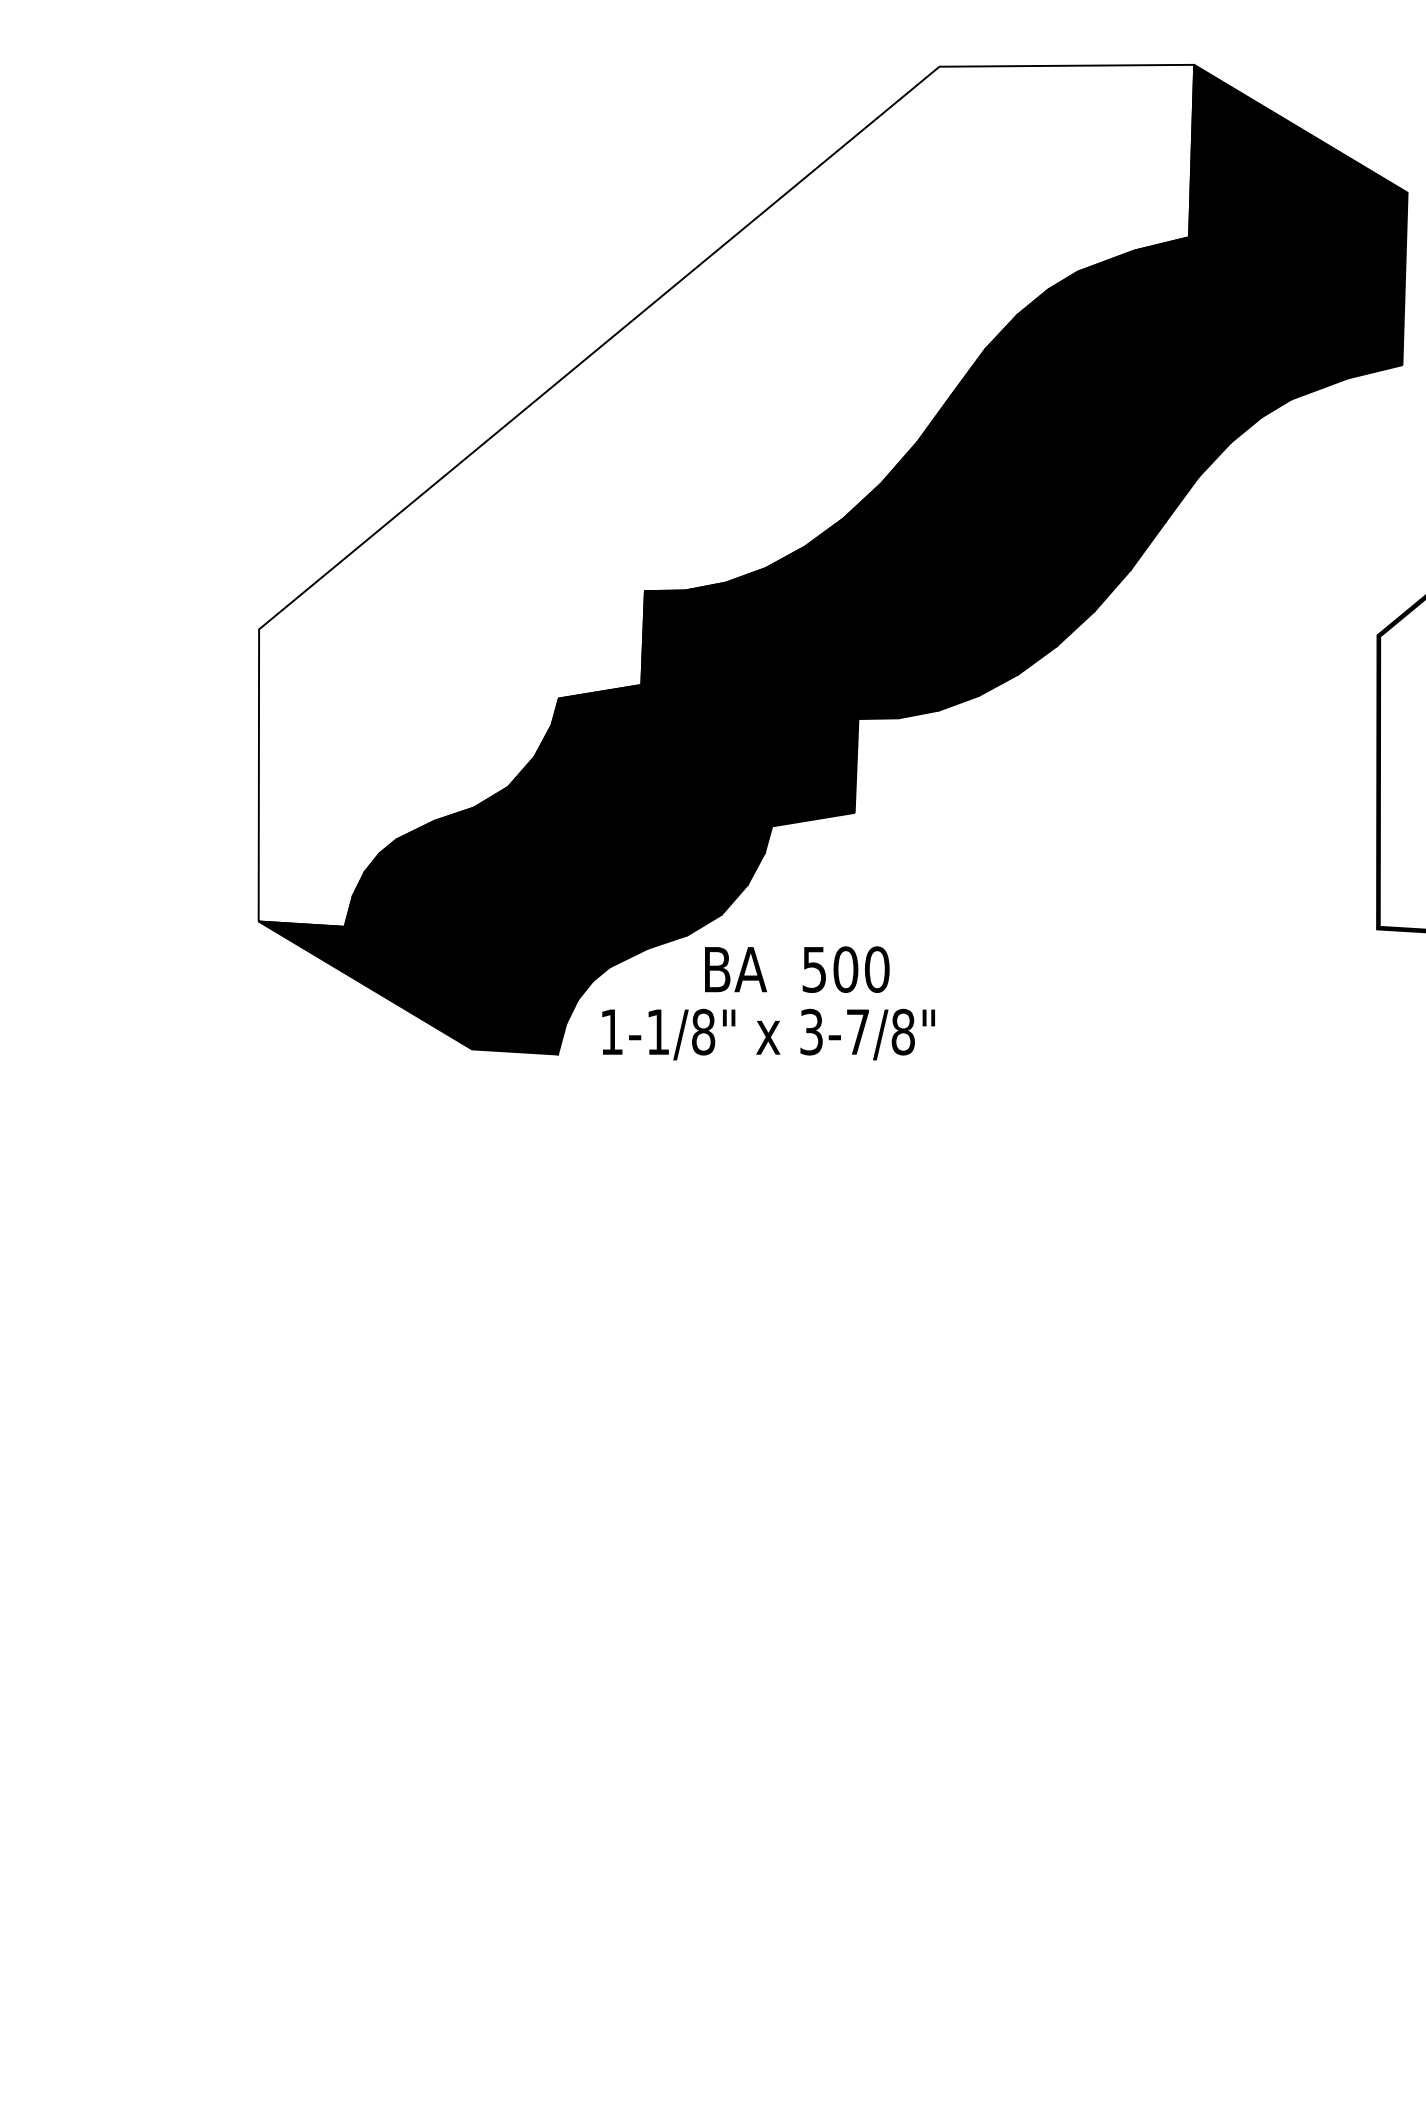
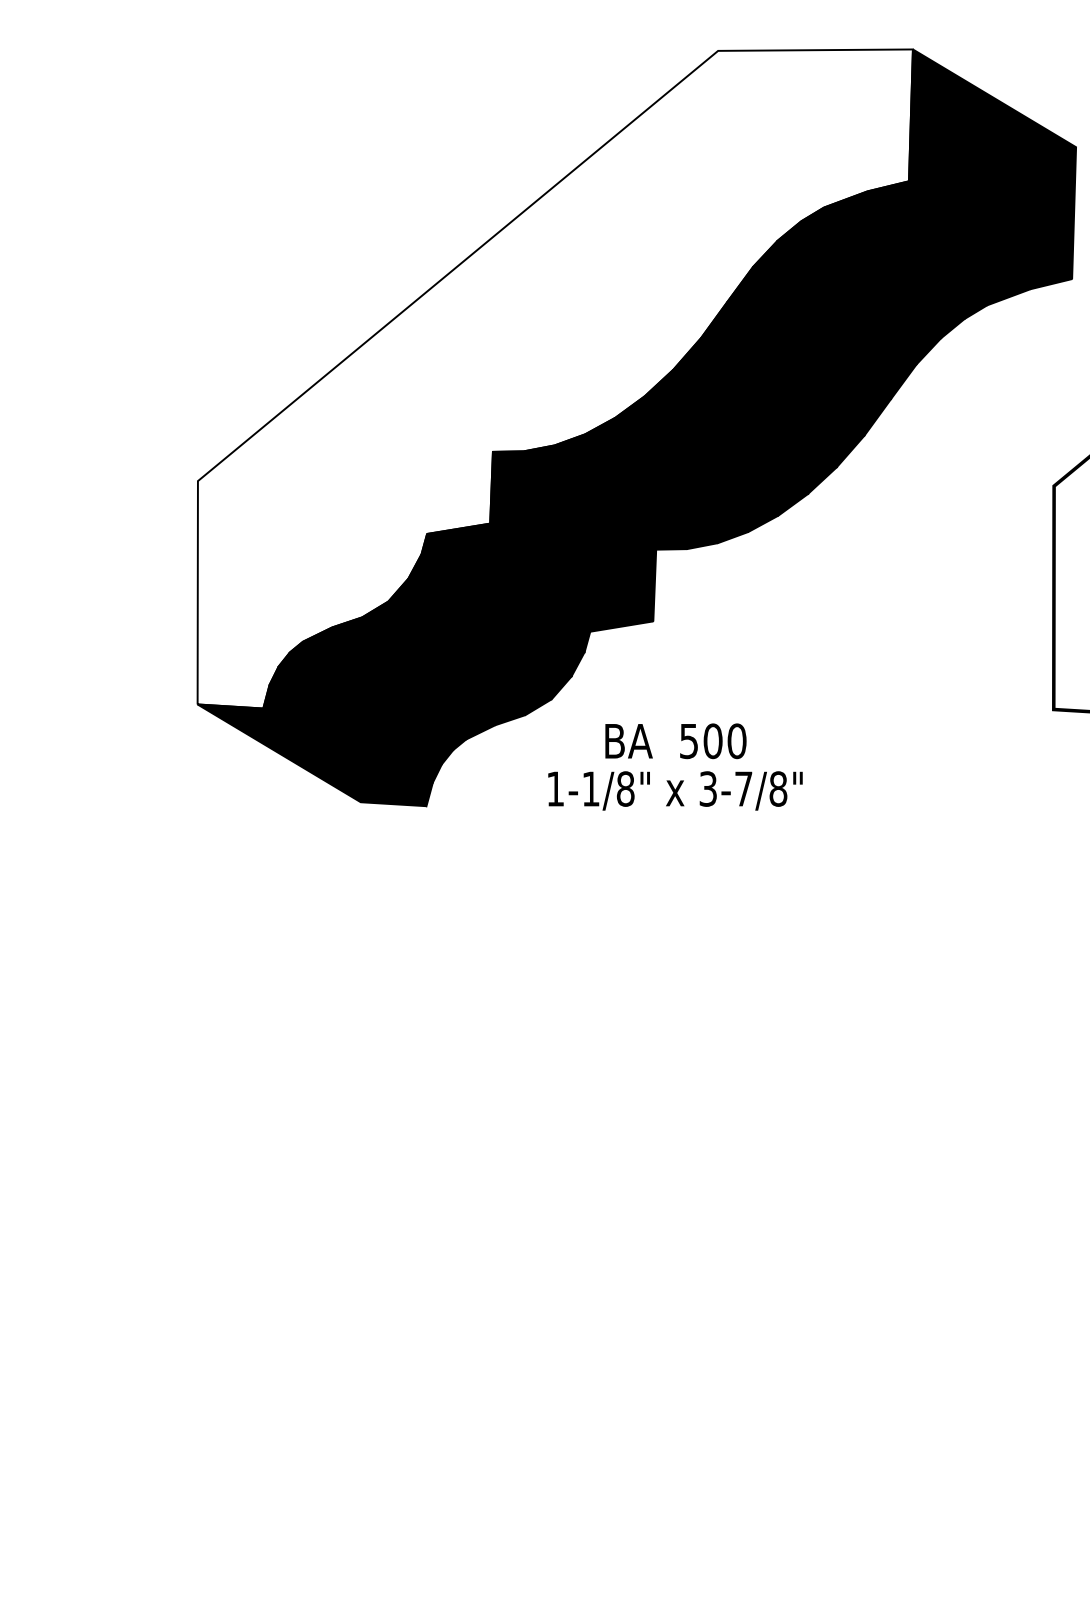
text: (797, 969) -> (676, 741), moved
text: (768, 1034) -> (675, 790), moved

